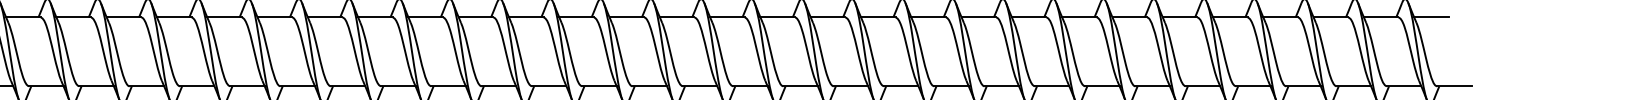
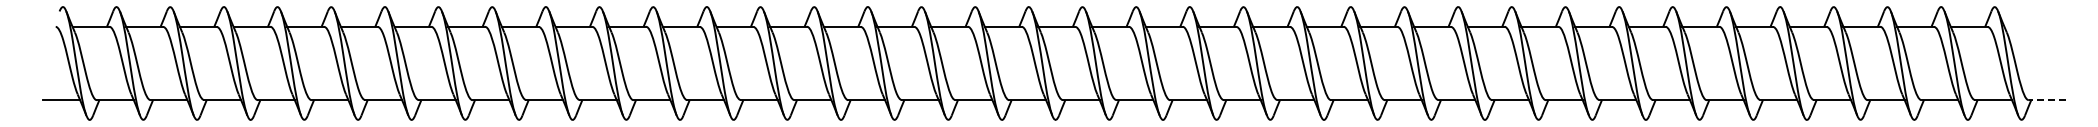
line: (1431, 17) -> (2022, 26), removed
line: (1453, 86) -> (2046, 100), solid -> dashed

